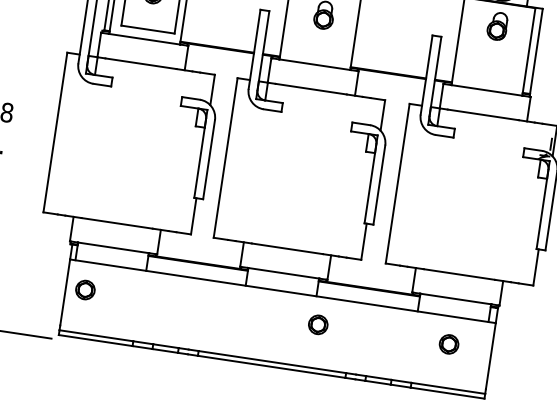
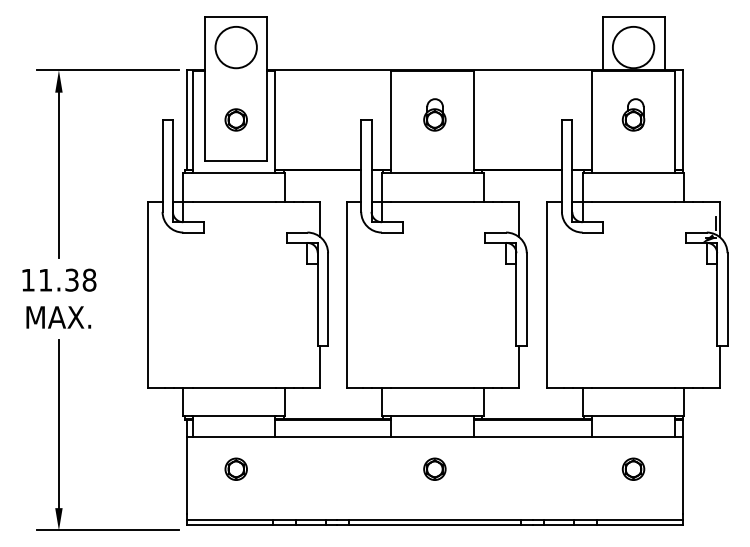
part: (497, 25) -> (633, 114), moved
part: (84, 289) -> (235, 468), moved
part: (318, 324) -> (434, 468), moved

